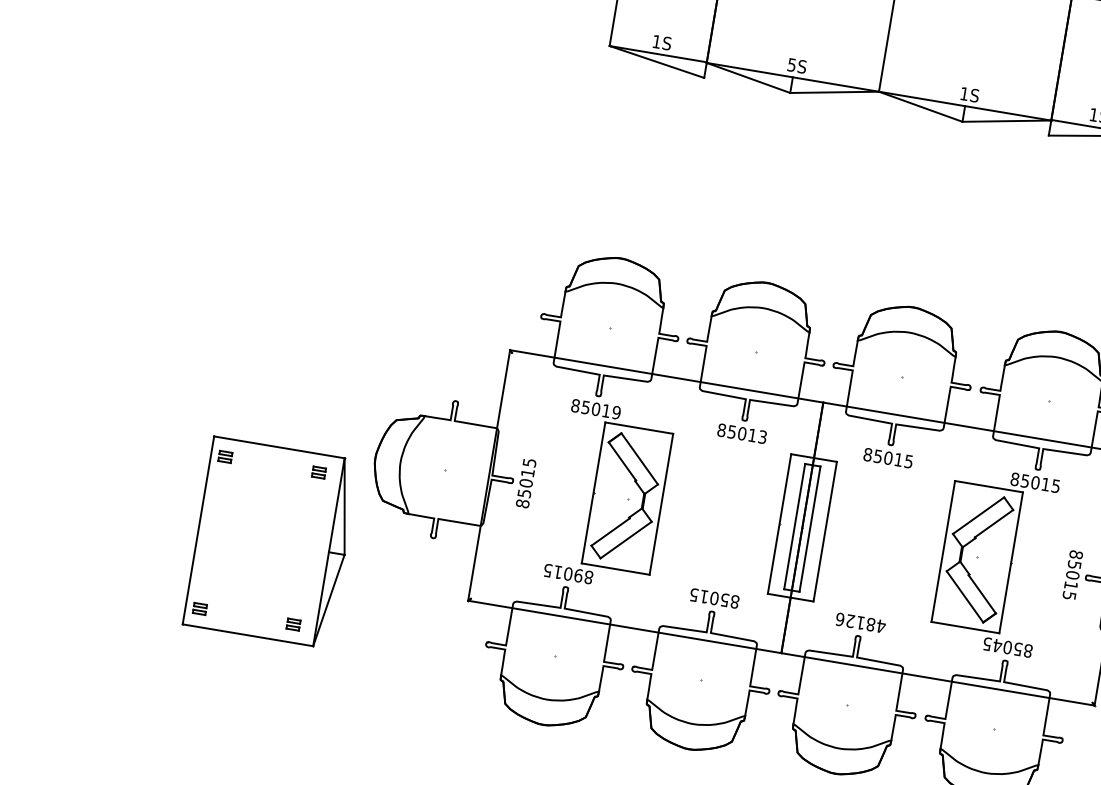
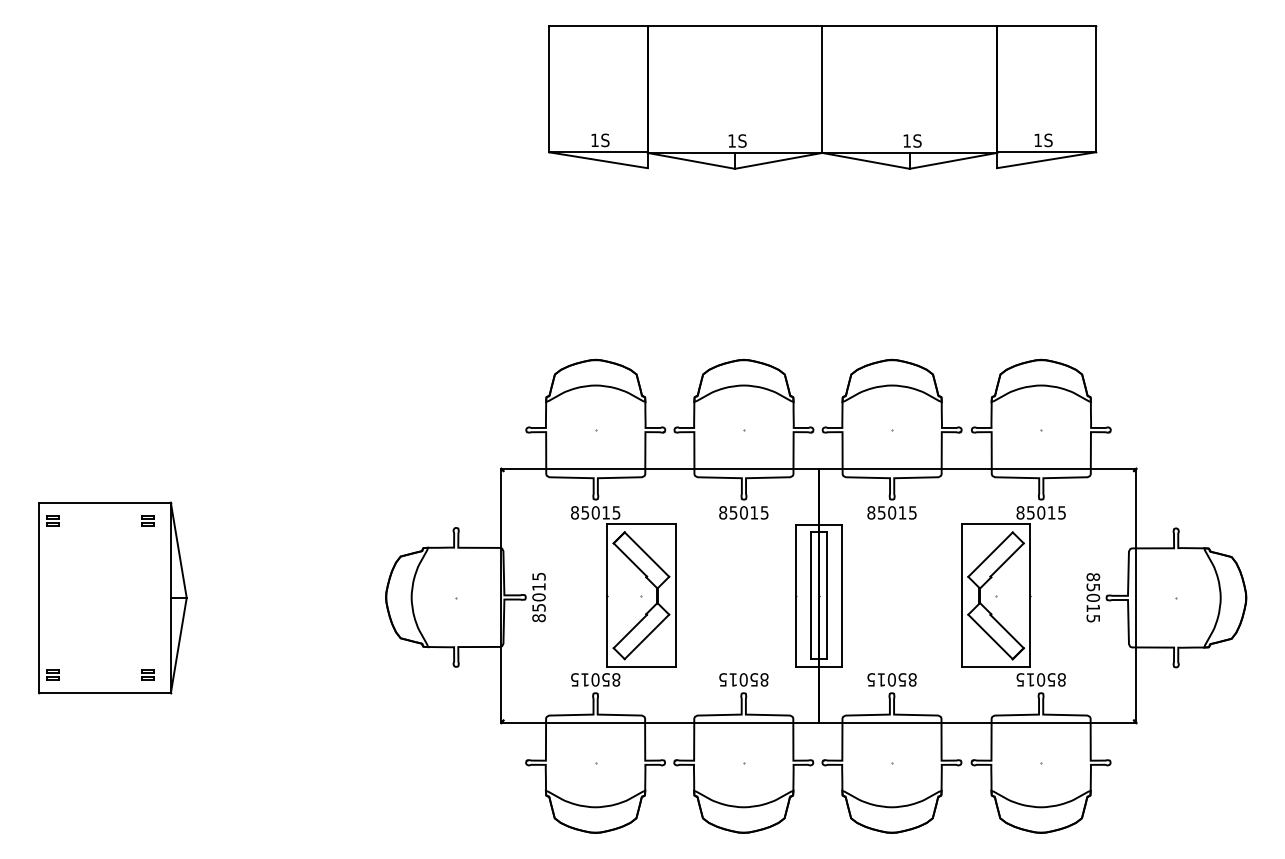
text: (791, 64) -> (731, 140), 5S -> 1S
text: (616, 412) -> (616, 512), 85019 -> 85015
text: (762, 436) -> (764, 512), 85013 -> 85015
part: (271, 542) -> (112, 597), moved
text: (579, 575) -> (606, 679), 89015 -> 85015
text: (861, 622) -> (892, 679), 48126 -> 85015
text: (997, 645) -> (1030, 679), 85045 -> 85015

